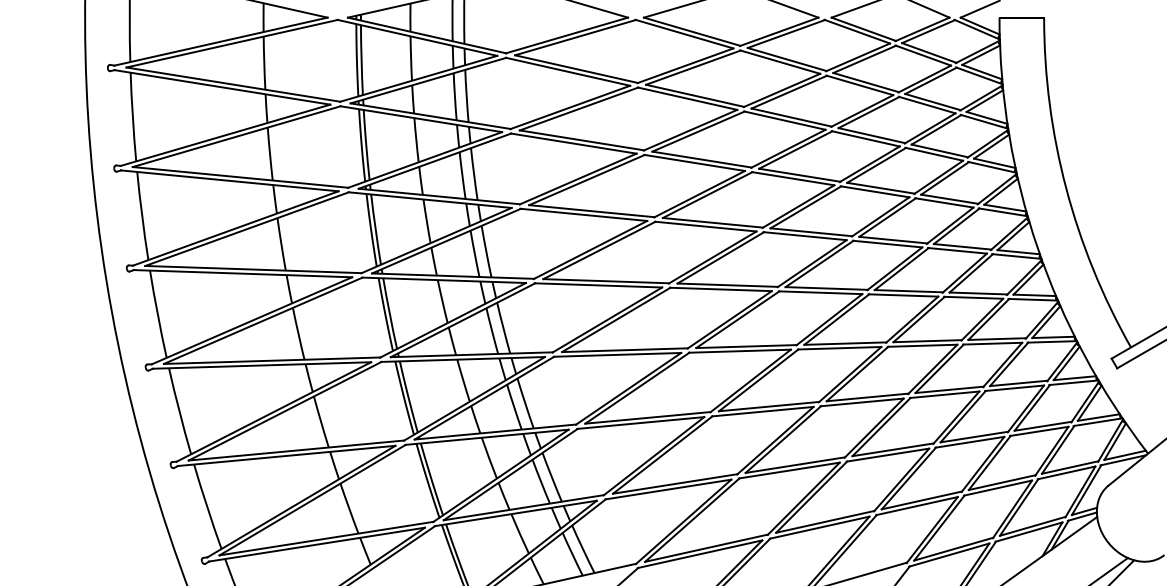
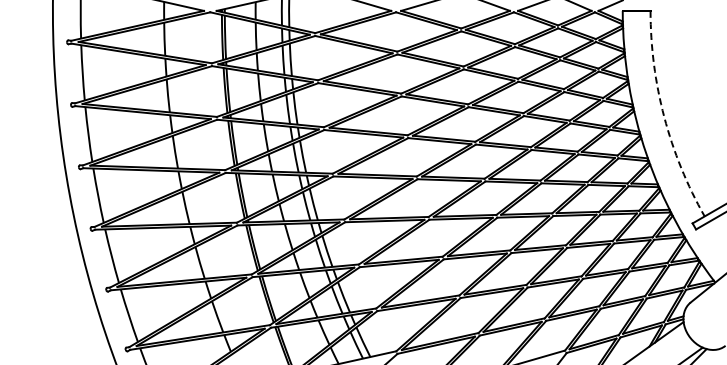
arc: (1066, 188) -> (664, 117), solid -> dashed

